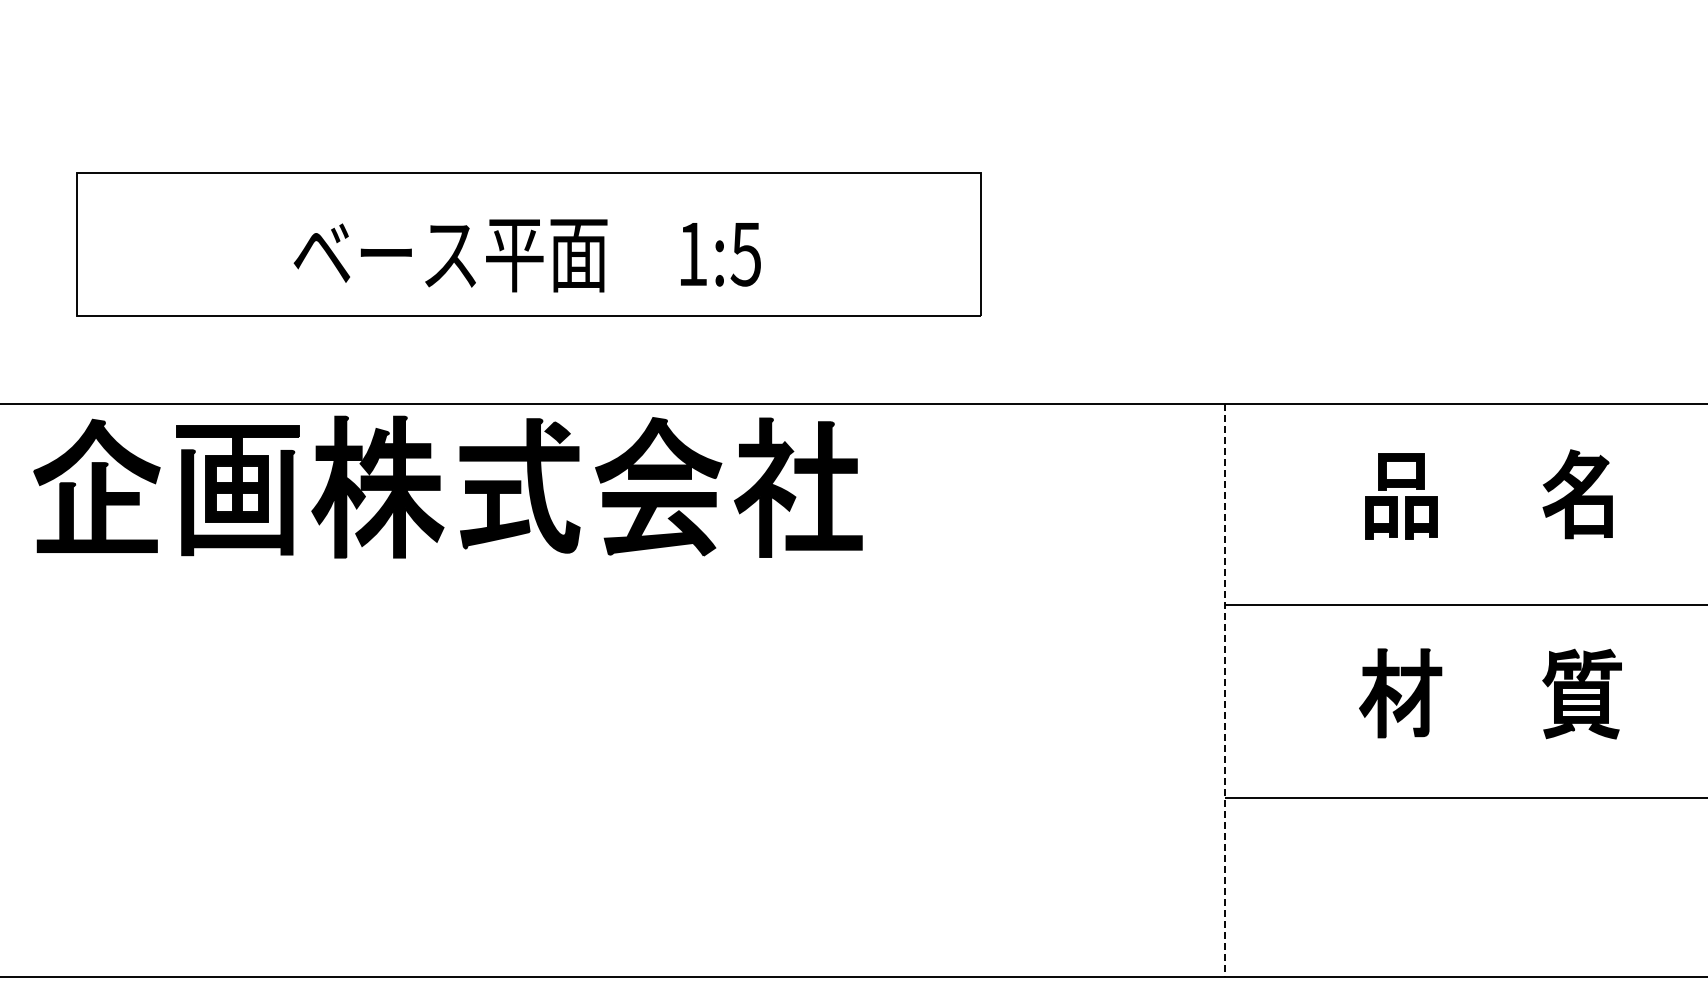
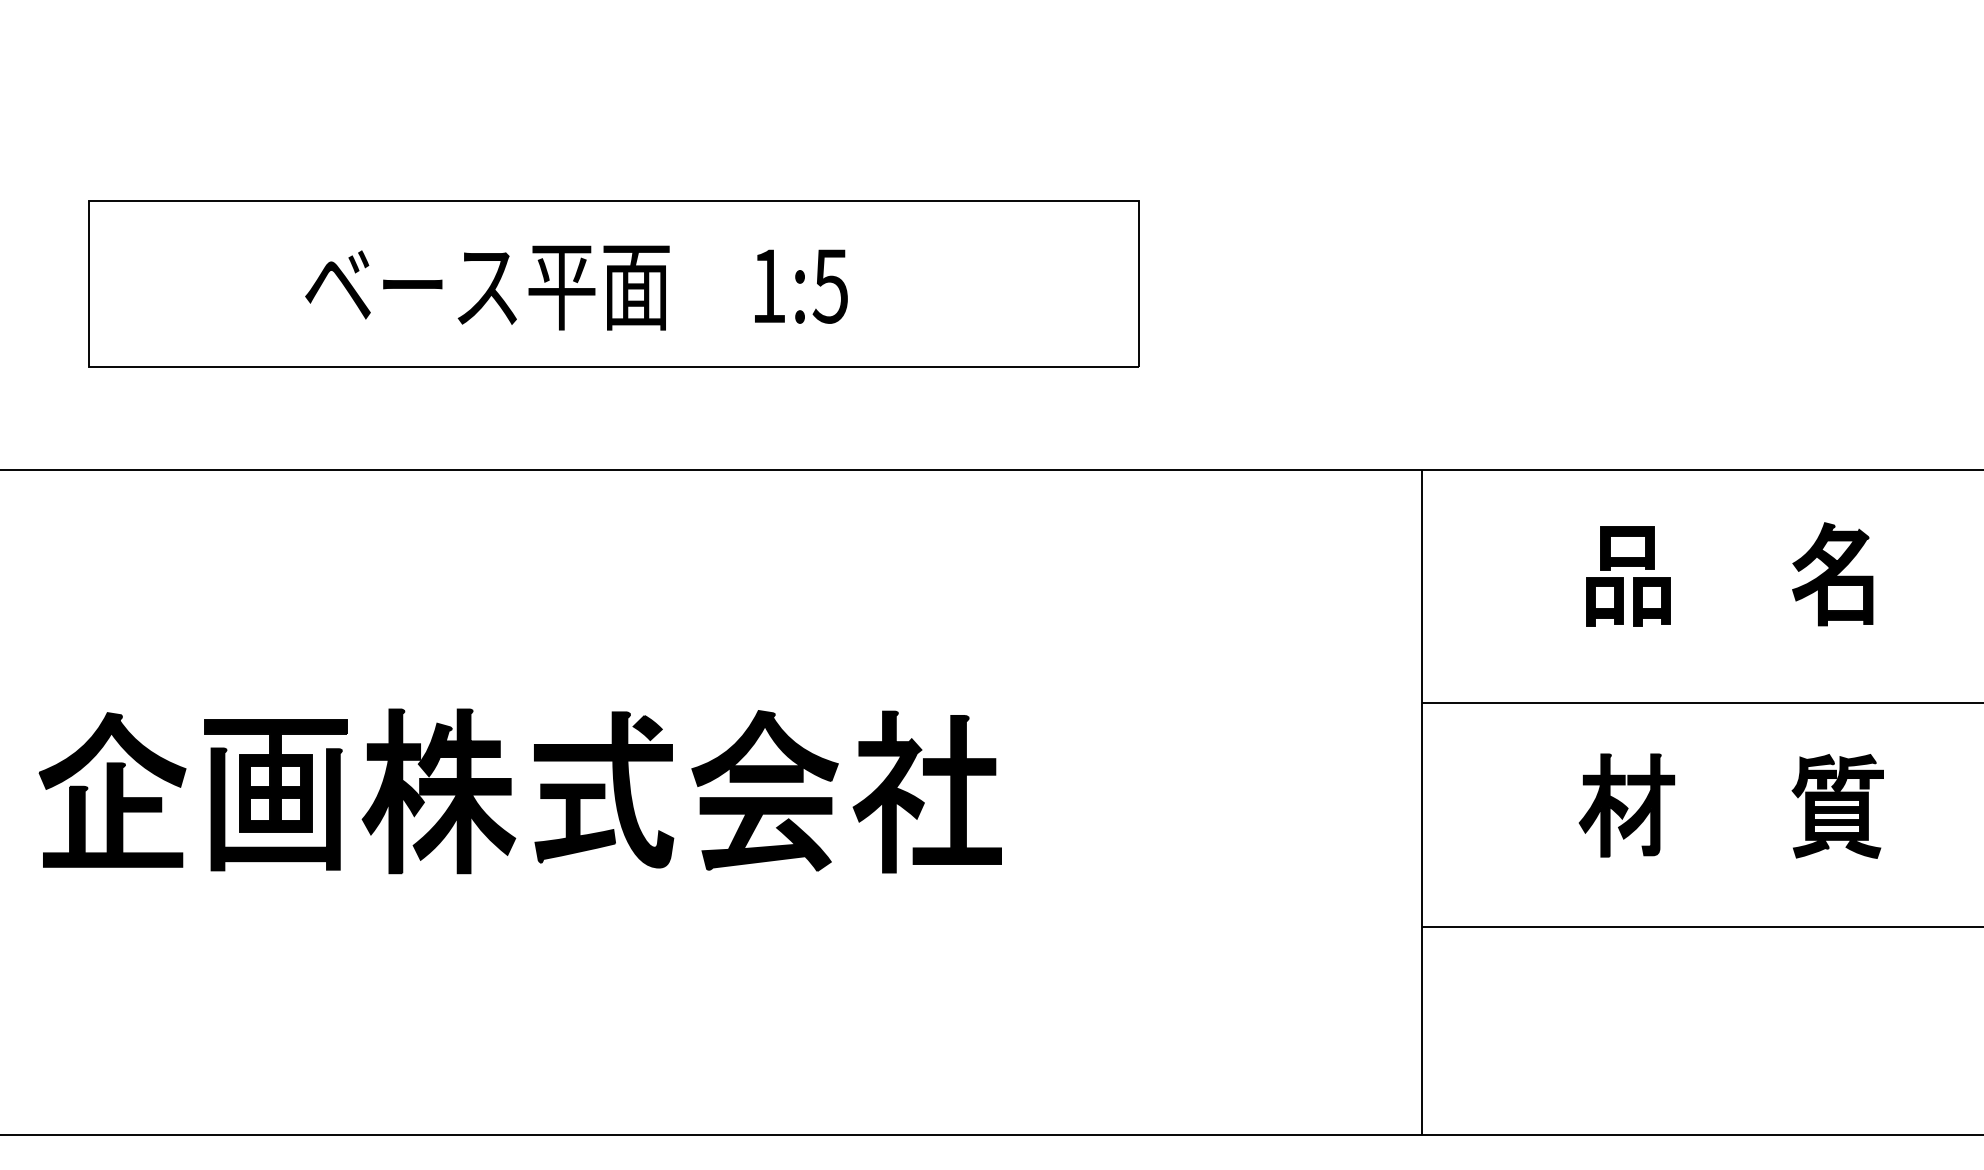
text: (526, 255) -> (575, 287), moved
part: (440, 486) -> (511, 790), moved
line: (1224, 690) -> (1422, 802), dashed -> solid

